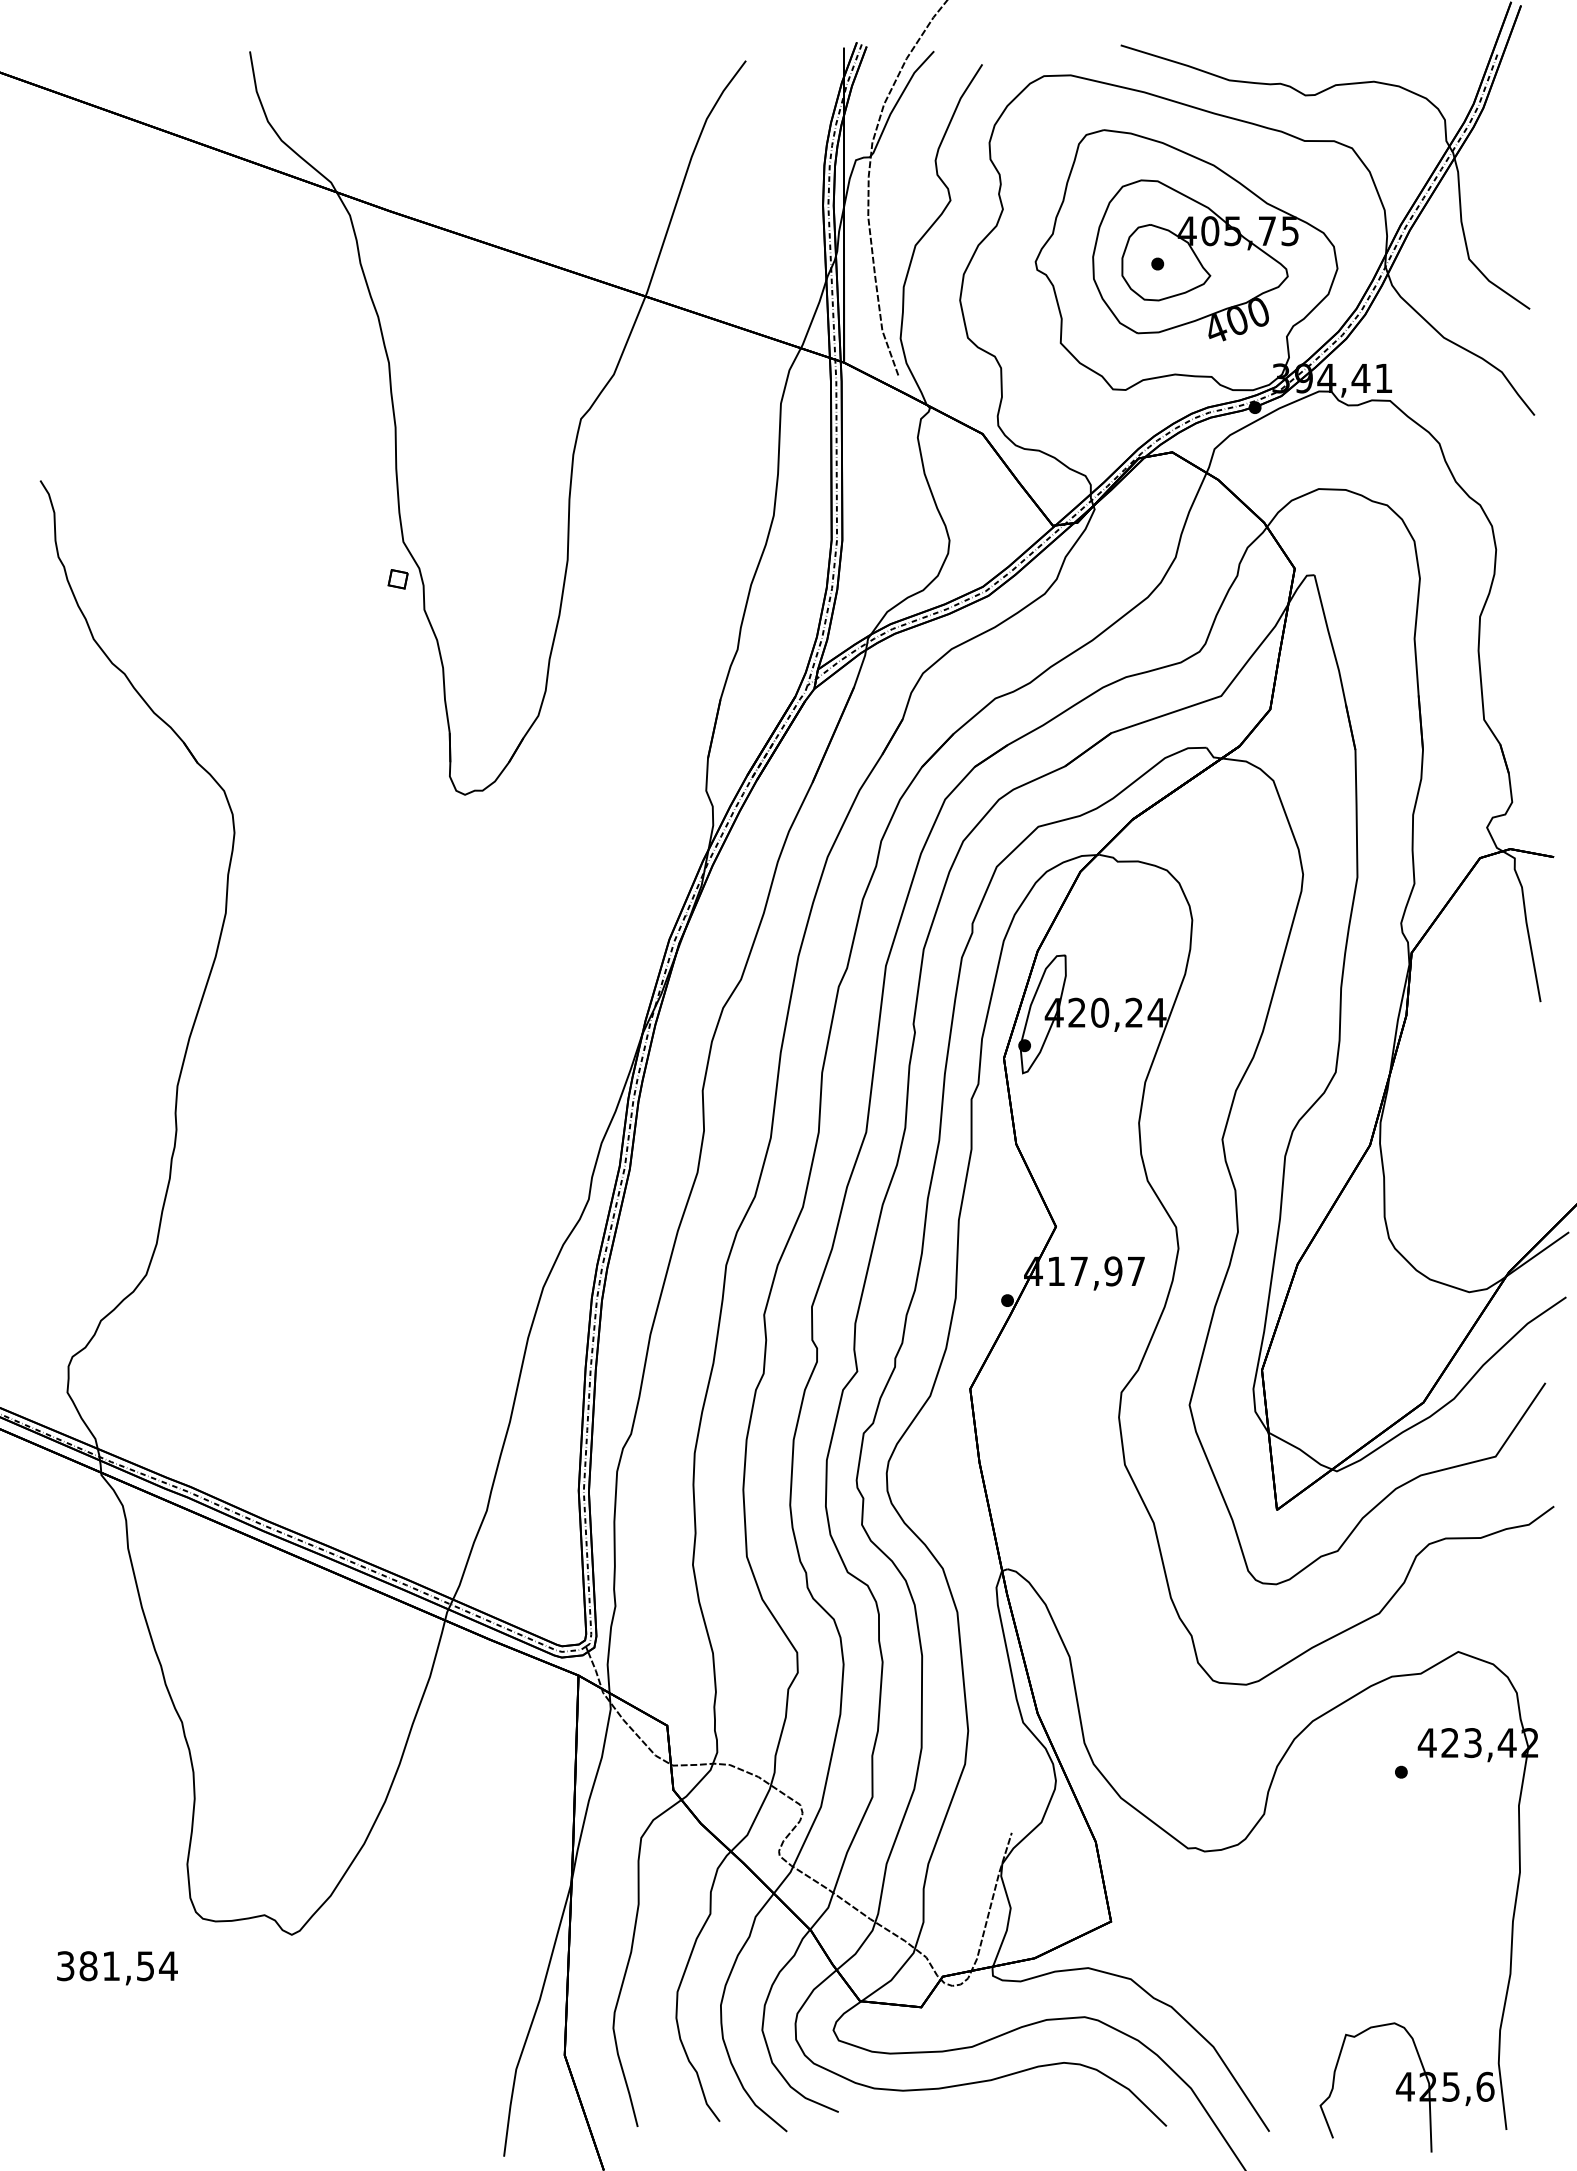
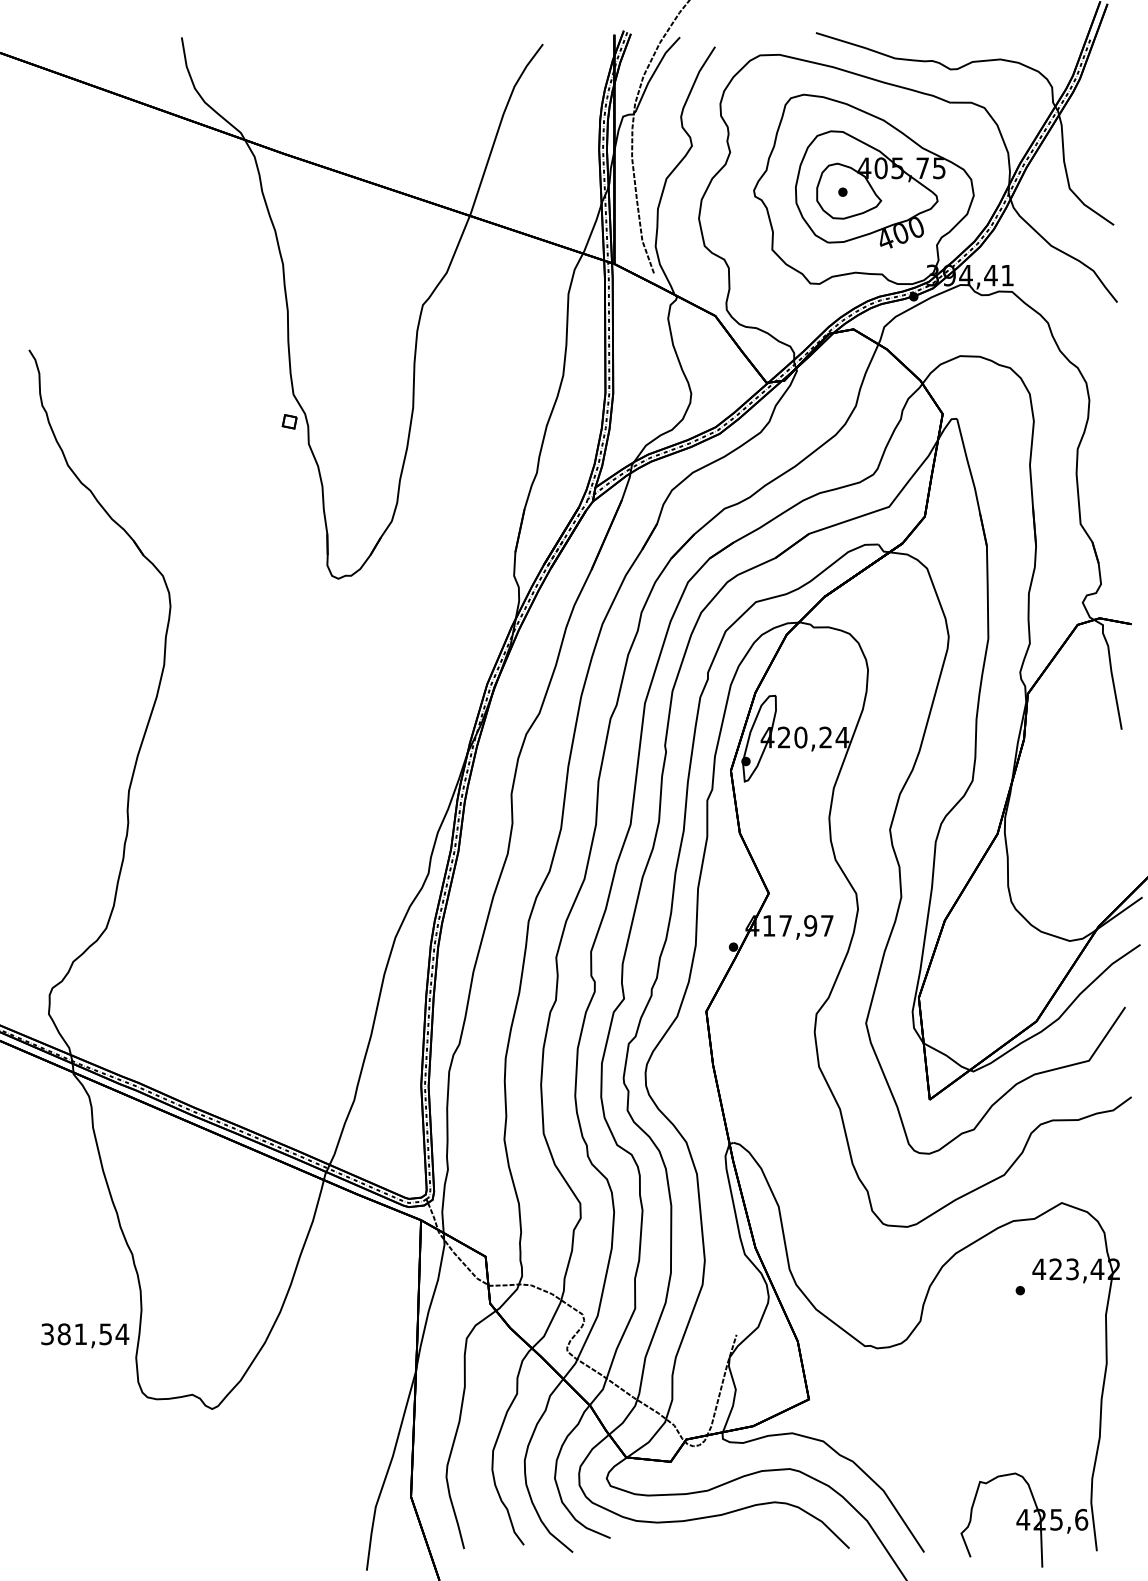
text: (117, 1968) -> (85, 1335), moved

